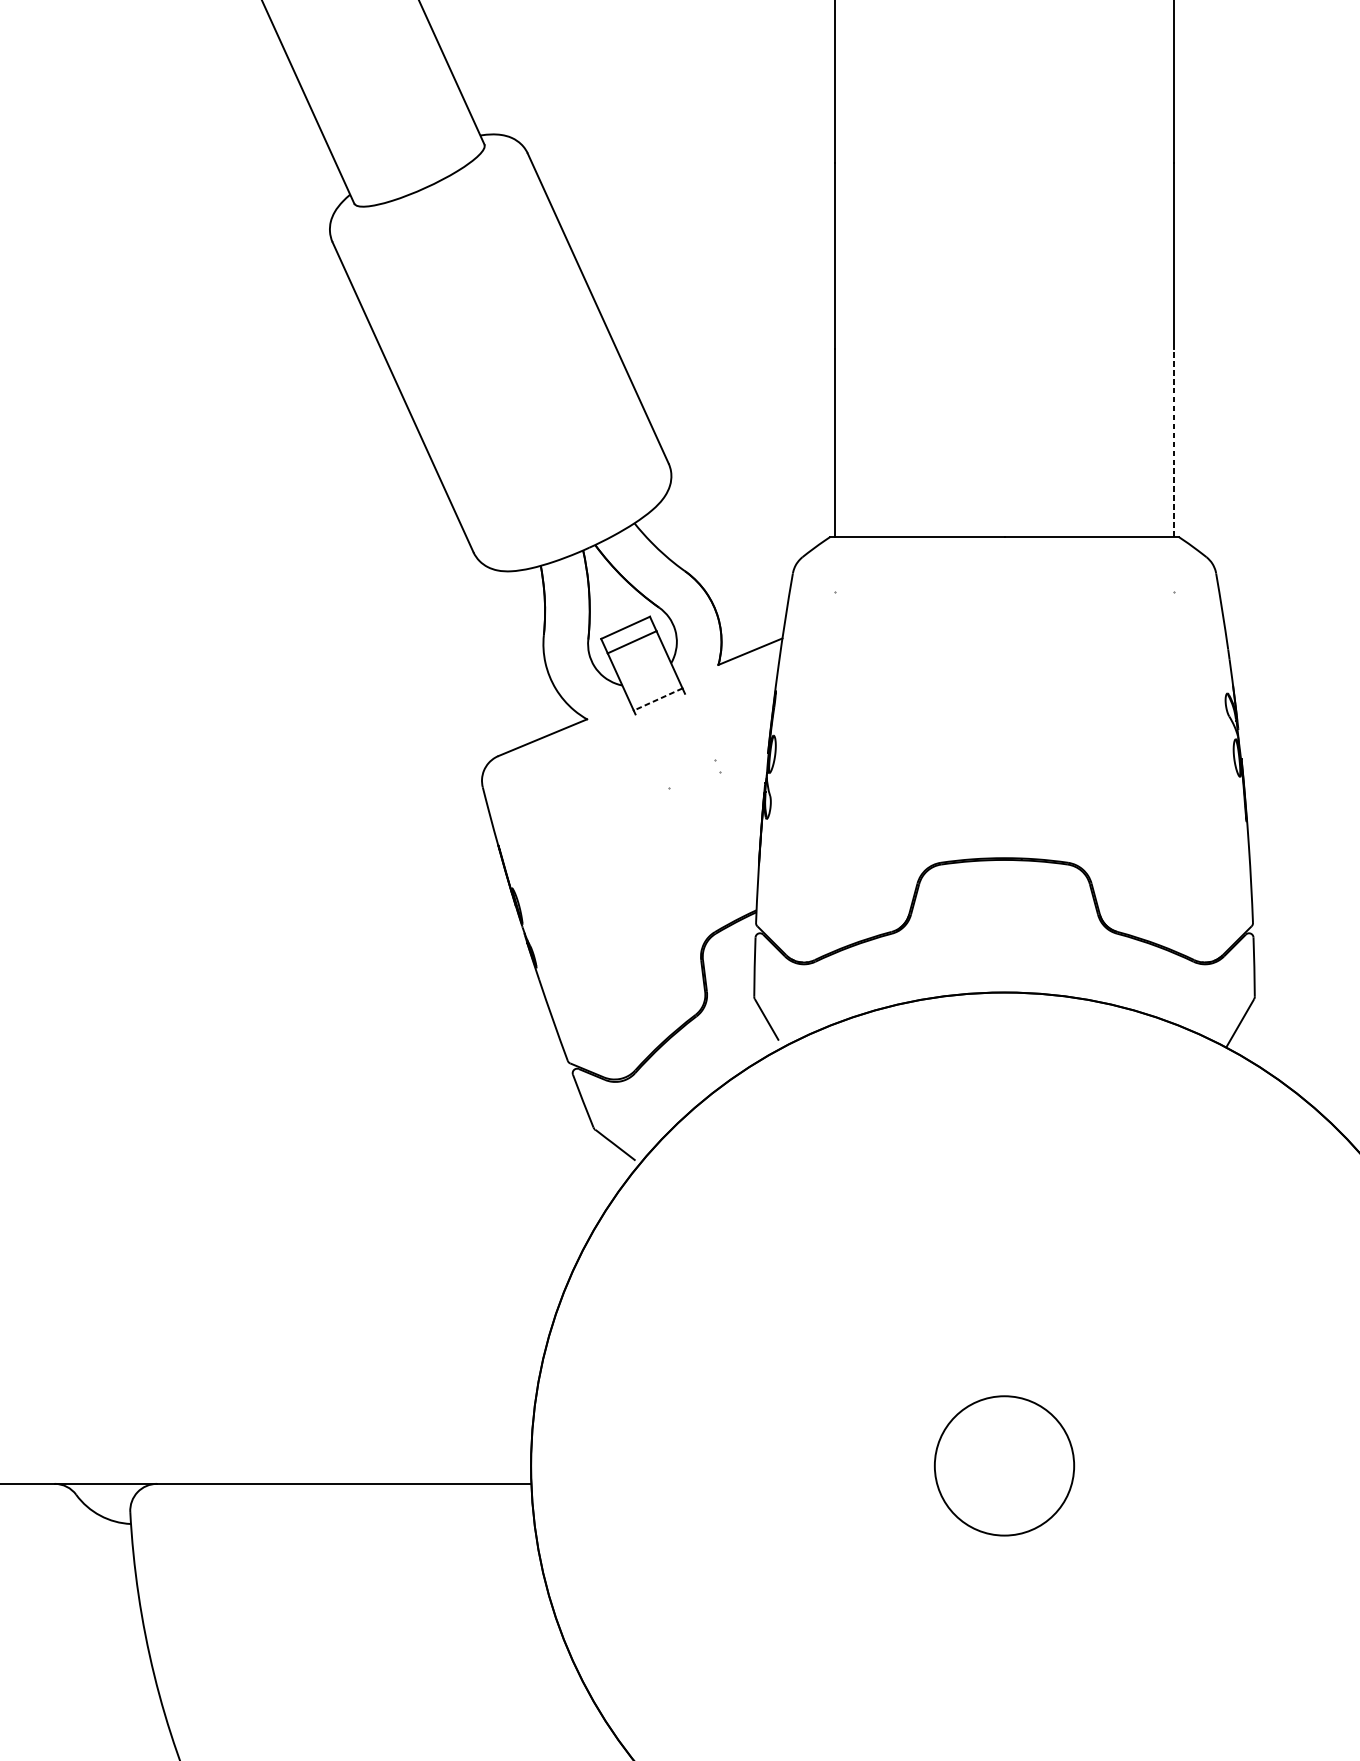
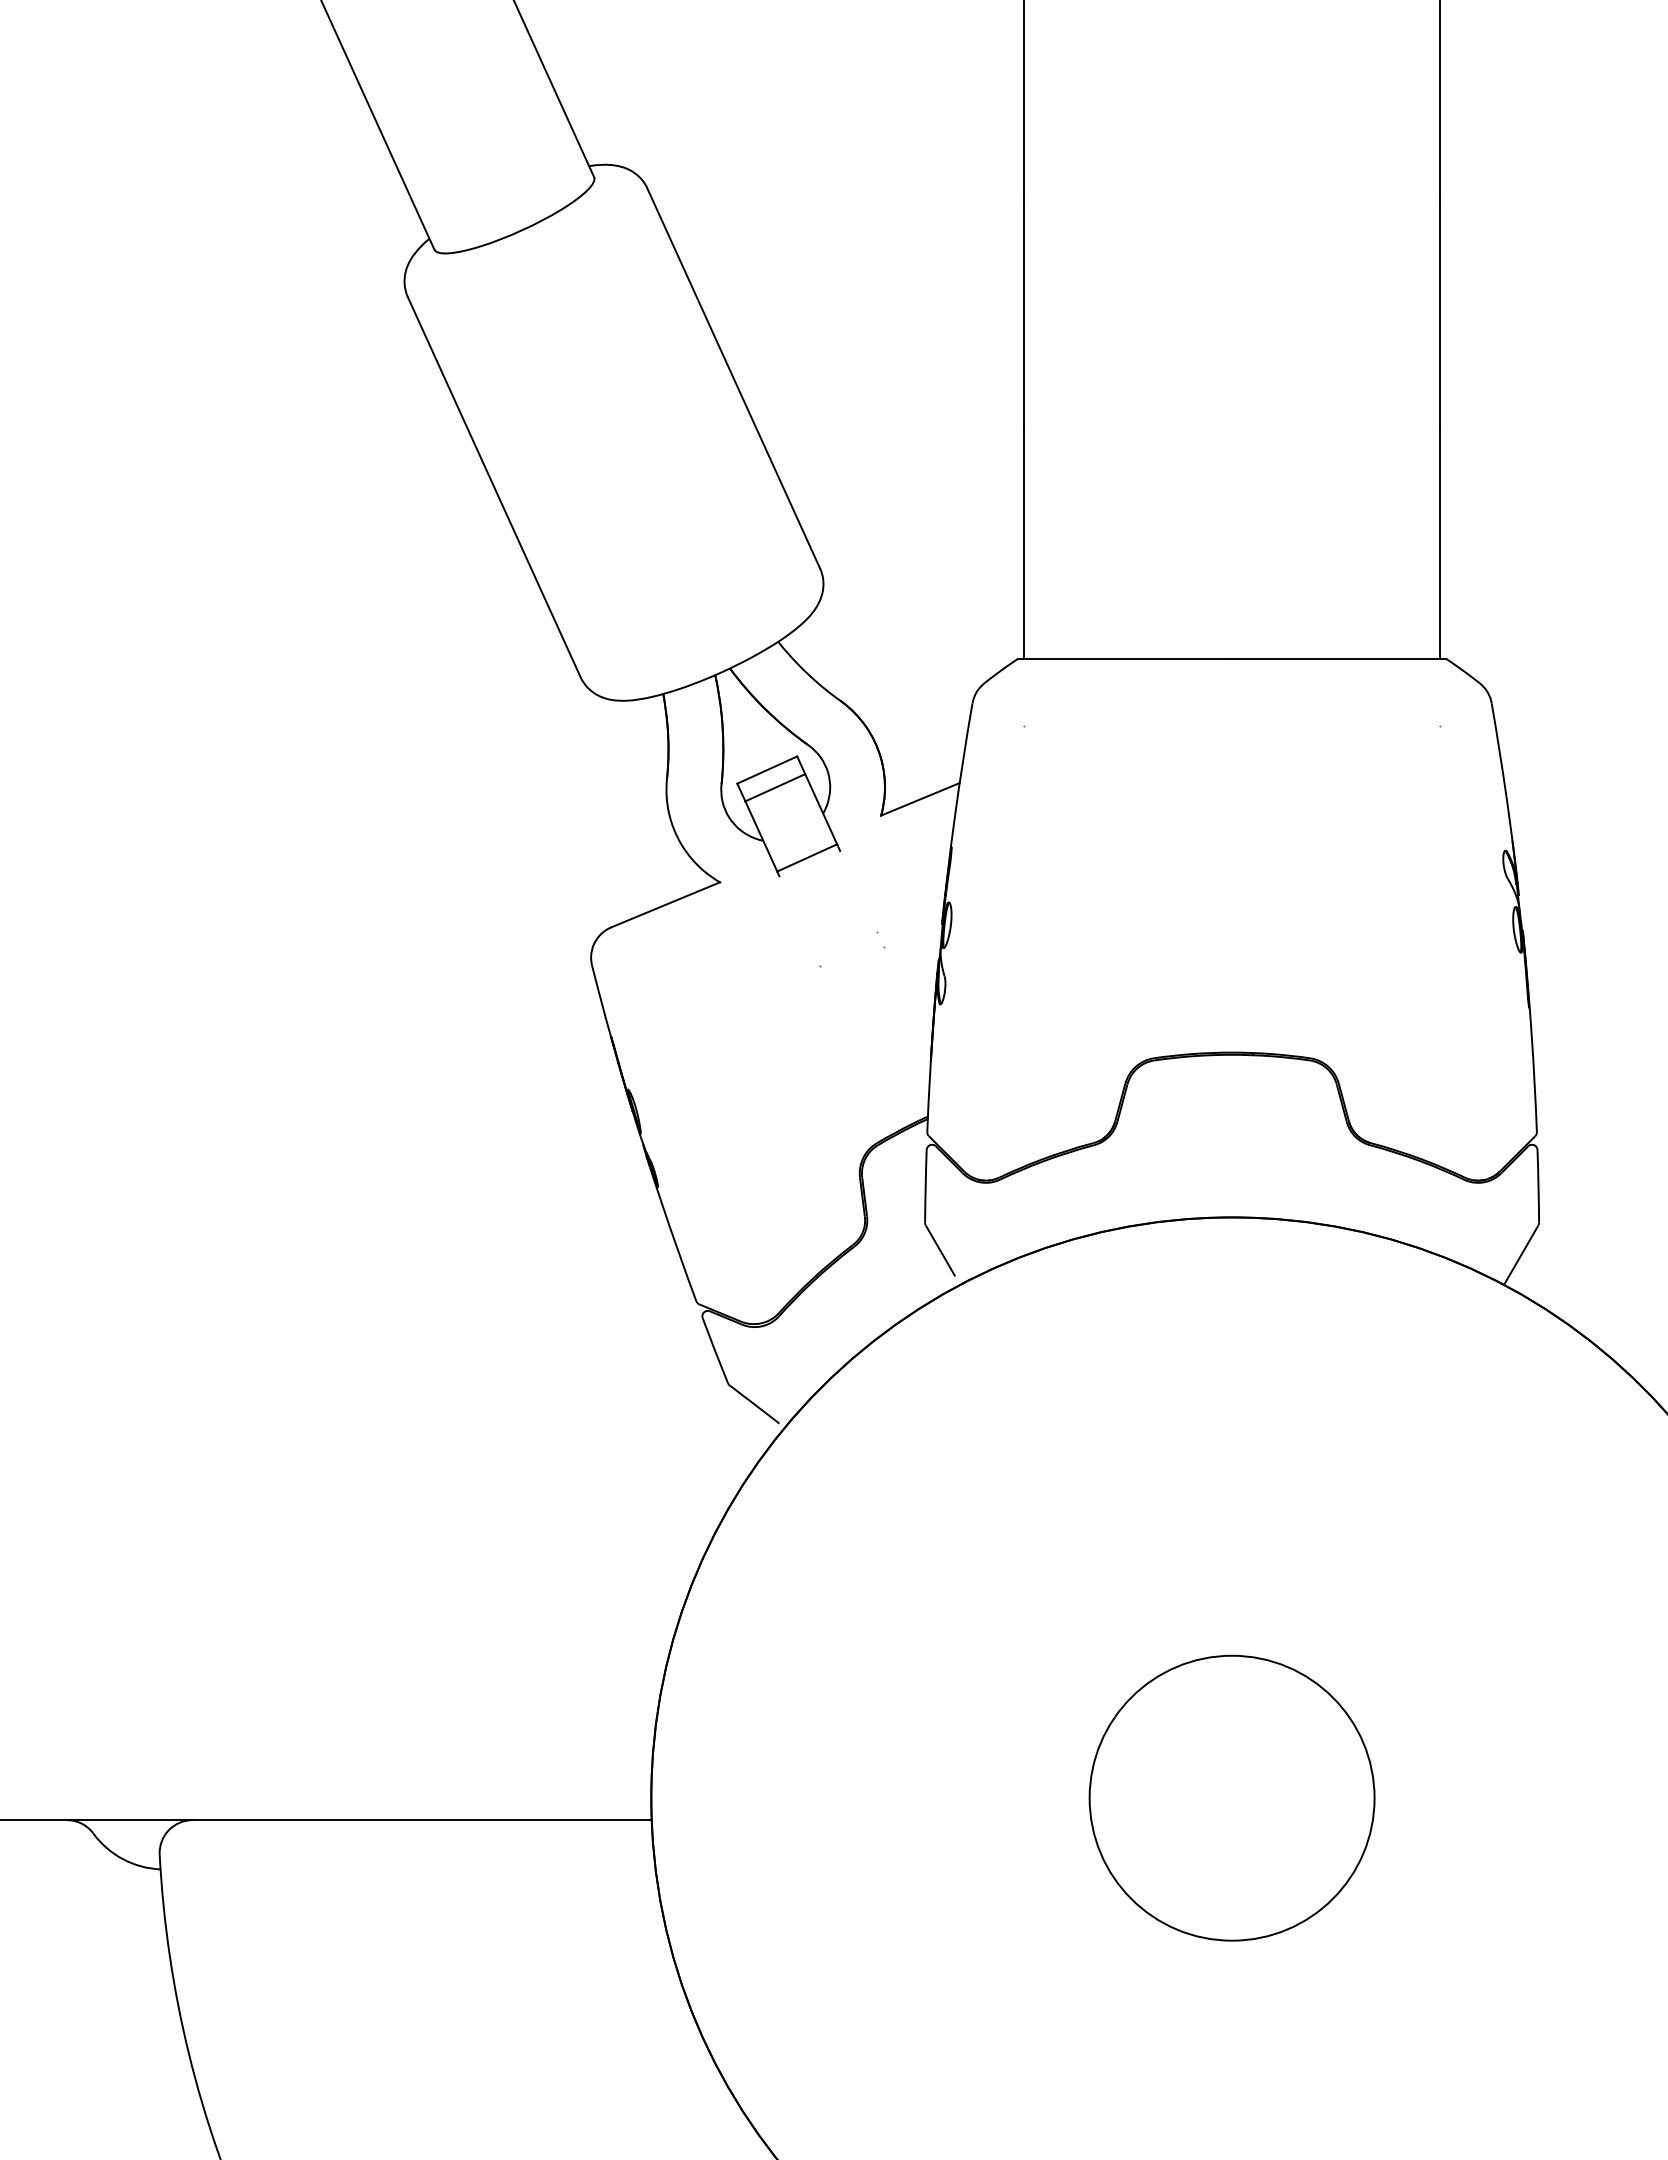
line: (1174, 443) -> (1440, 543), dashed -> solid
line: (658, 699) -> (807, 857), dashed -> solid
circle: (1004, 1465) -> (1231, 1797), size x1.67

